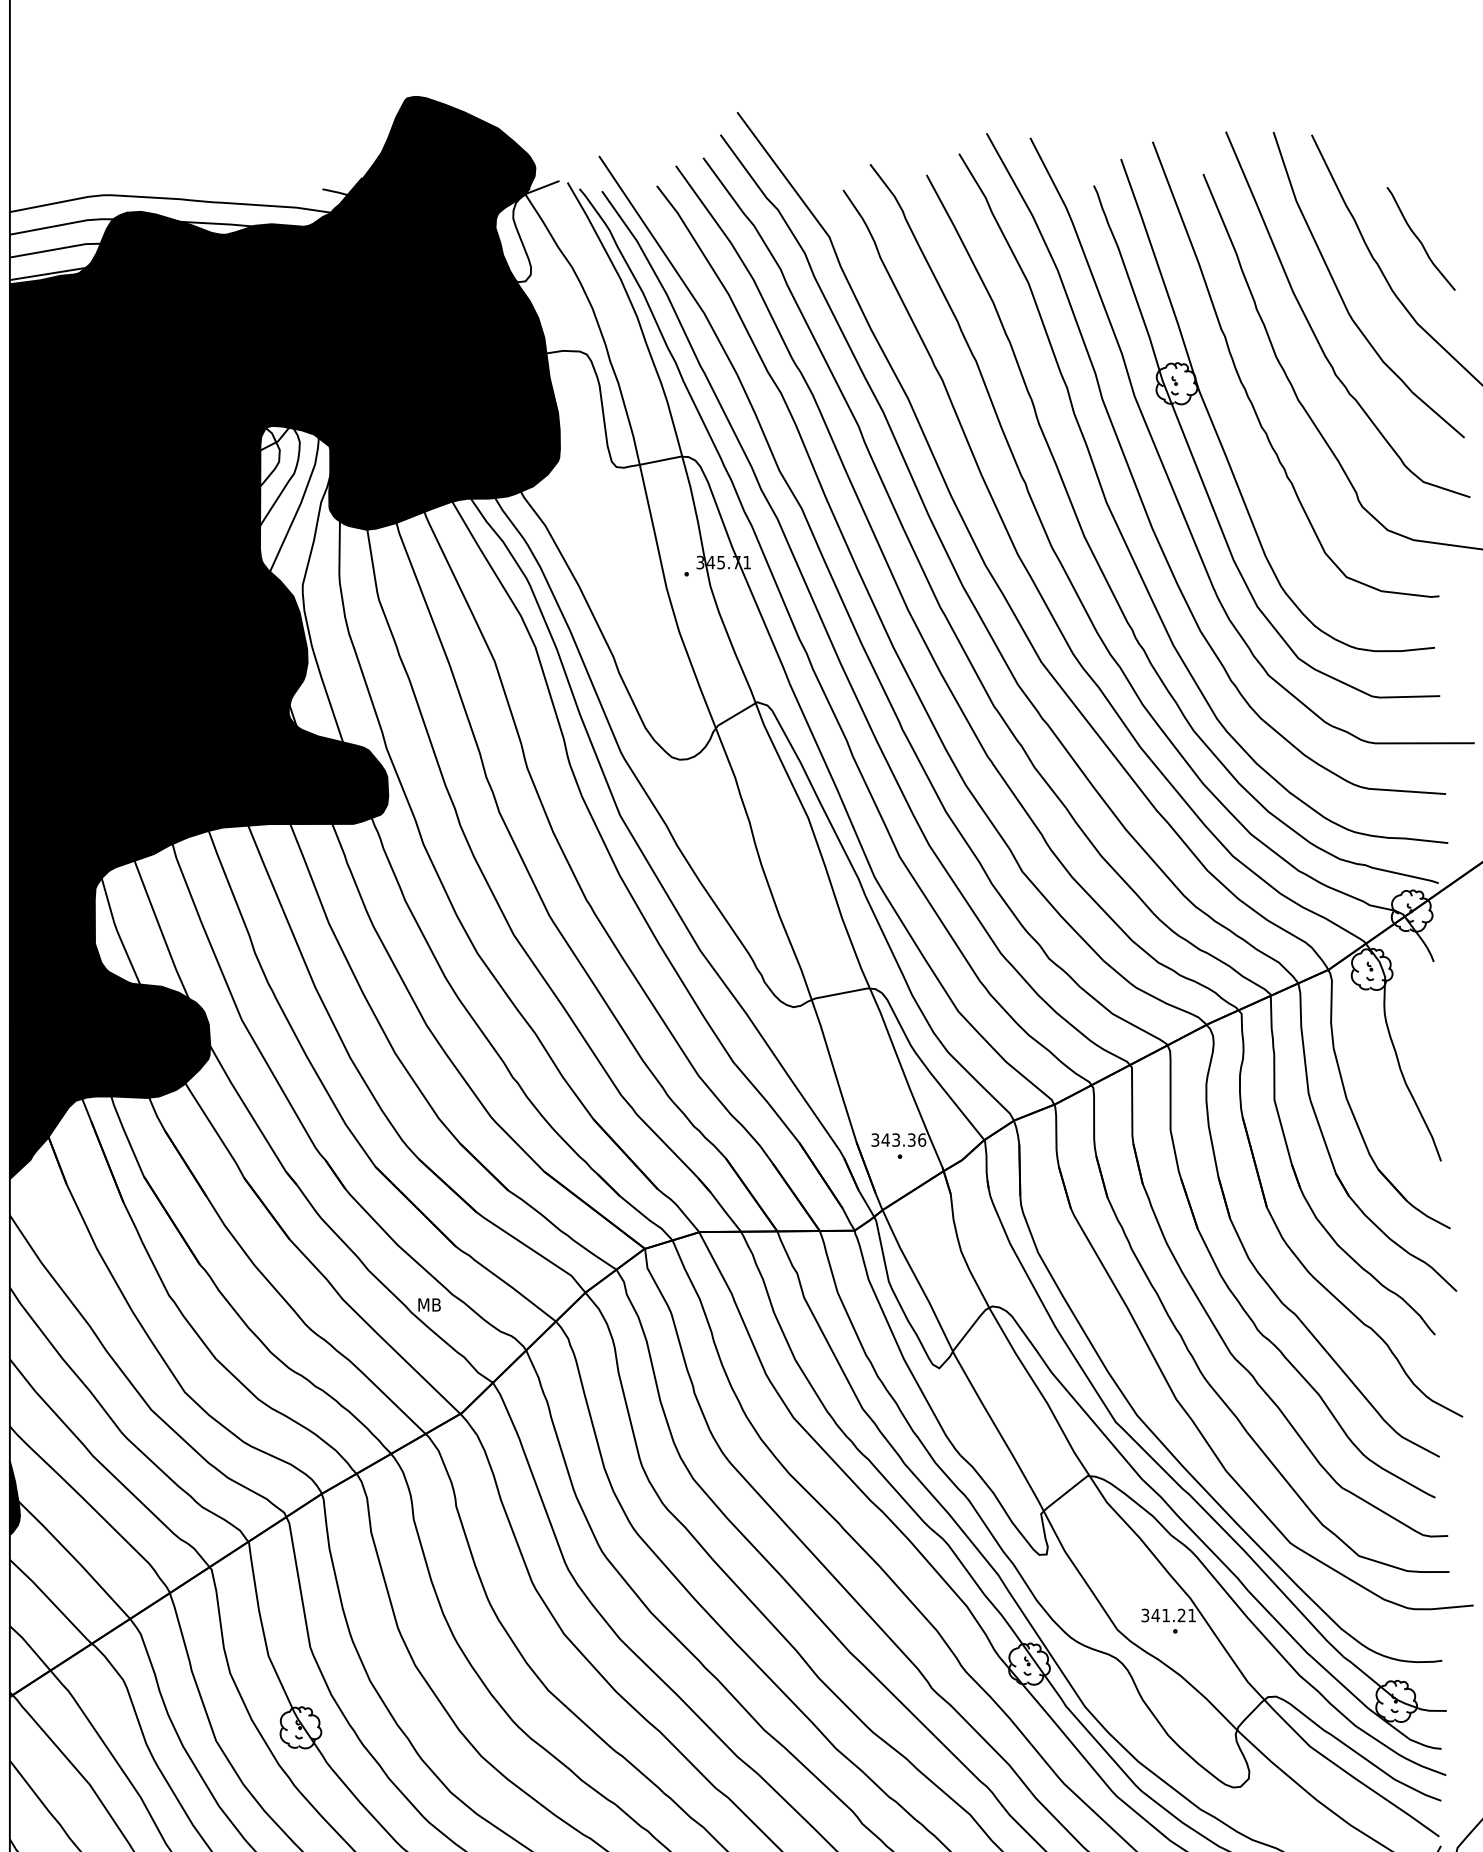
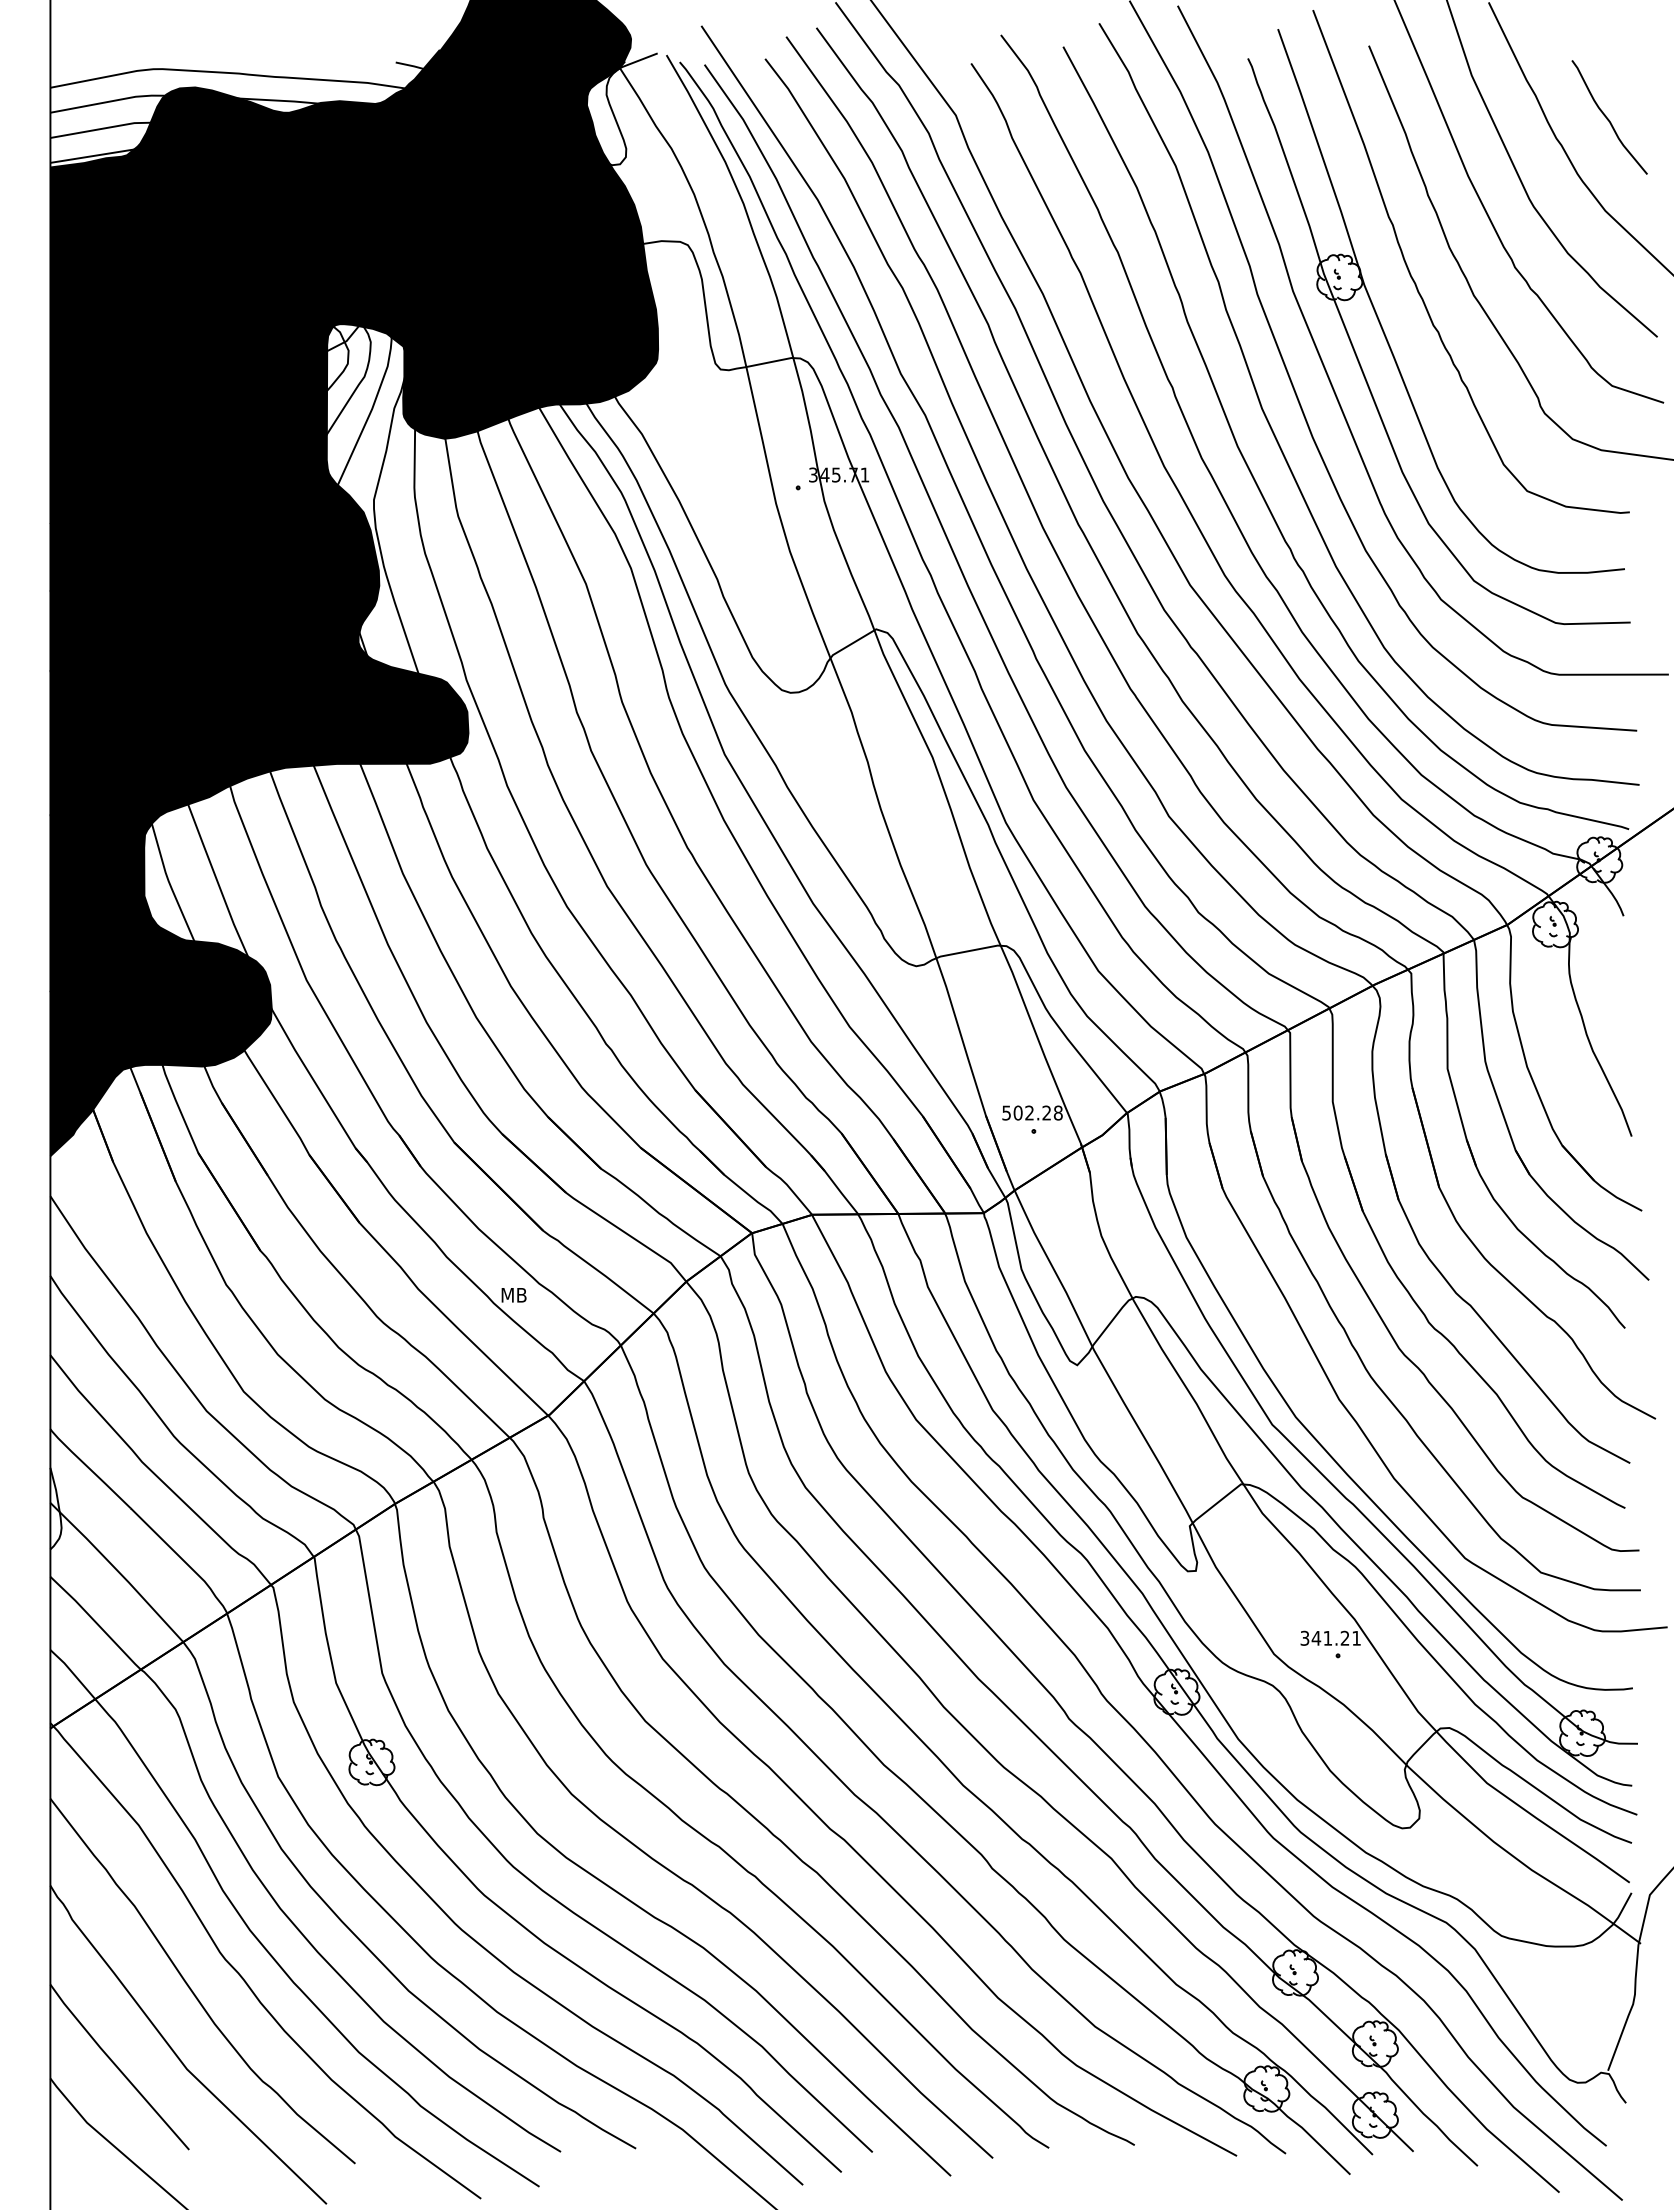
text: (898, 1139) -> (1032, 1112), 343.36 -> 502.28
fill: (14, 1497) -> (55, 1508), removed

